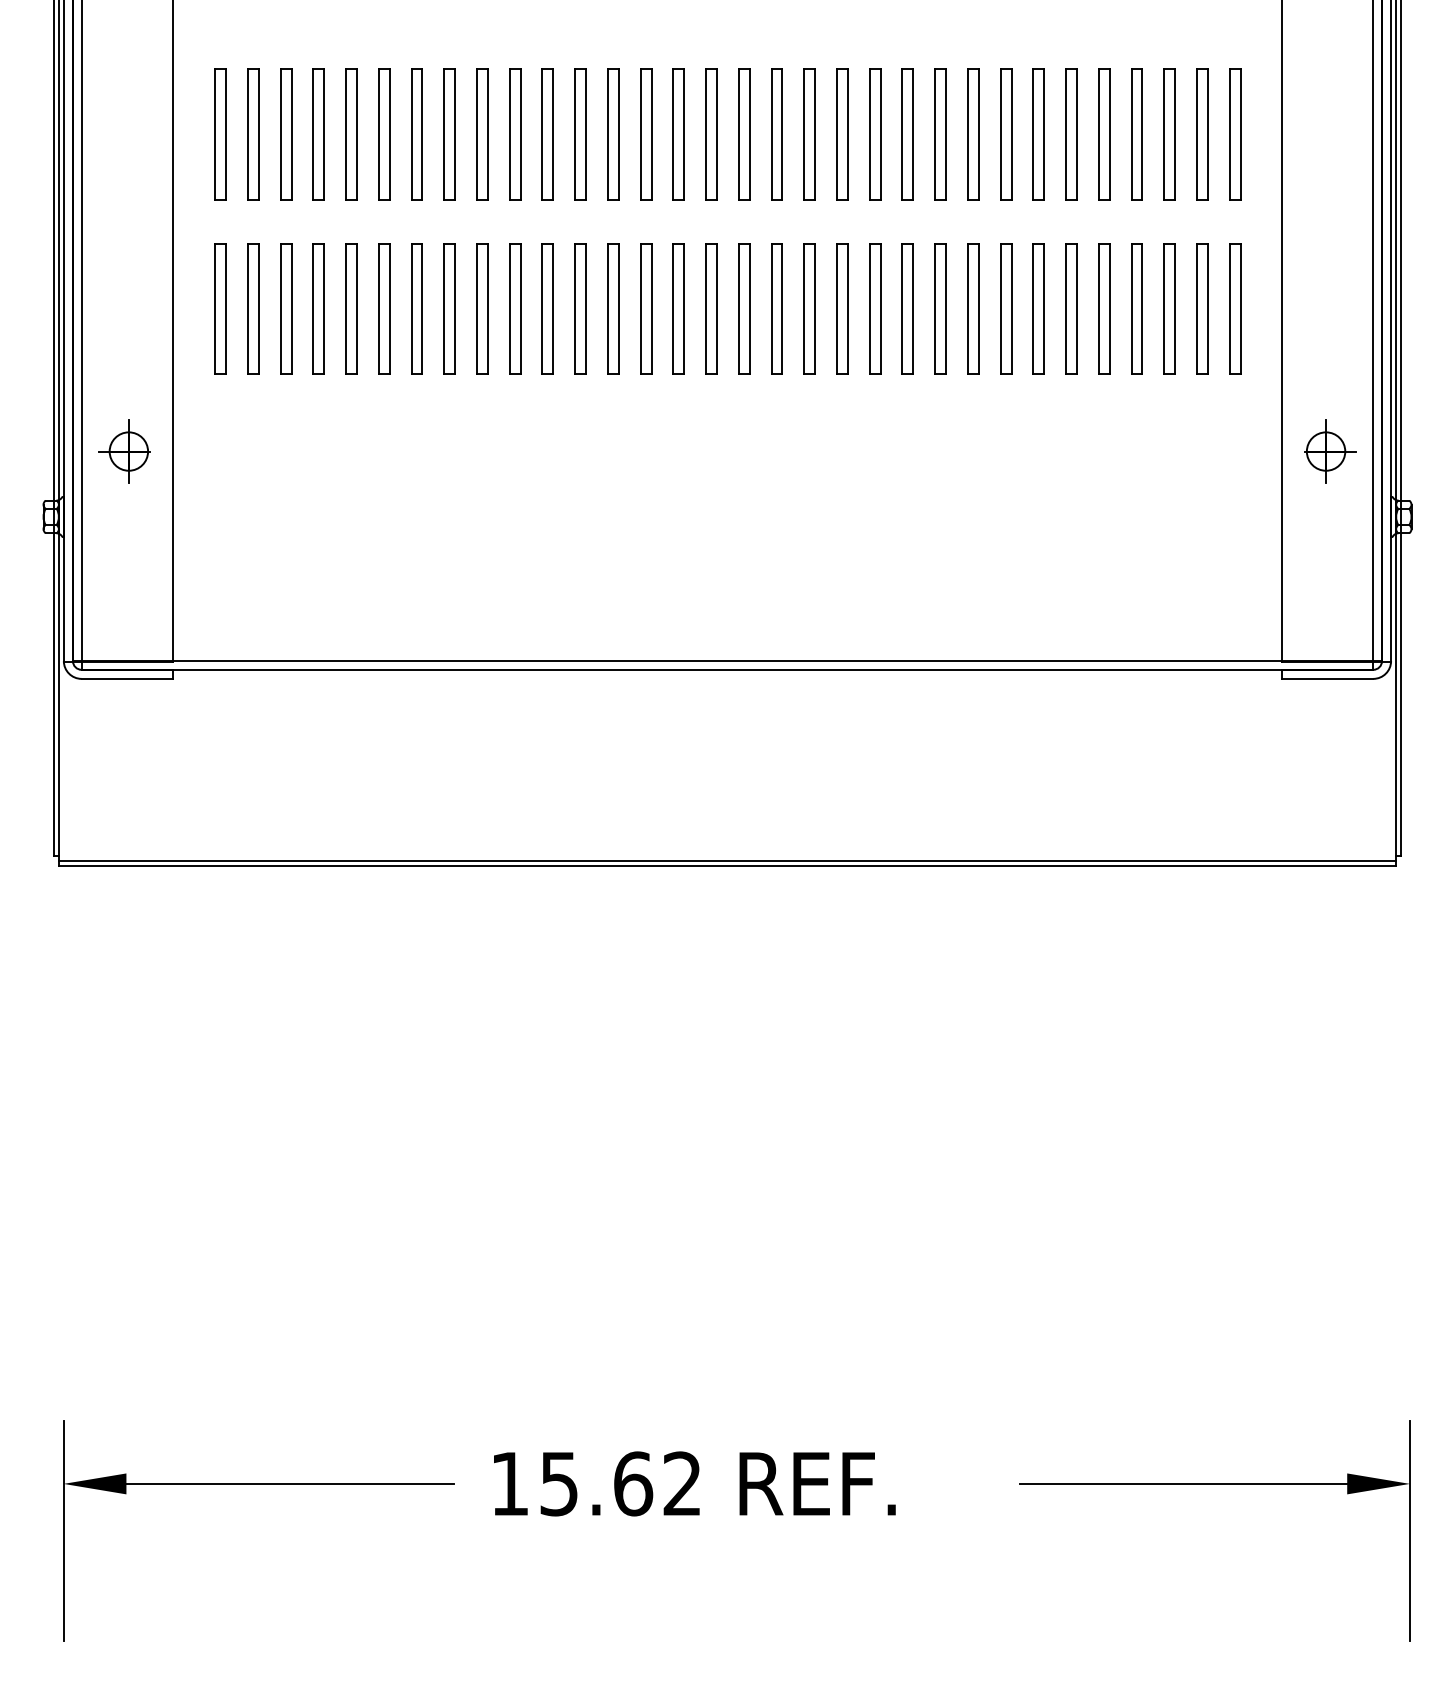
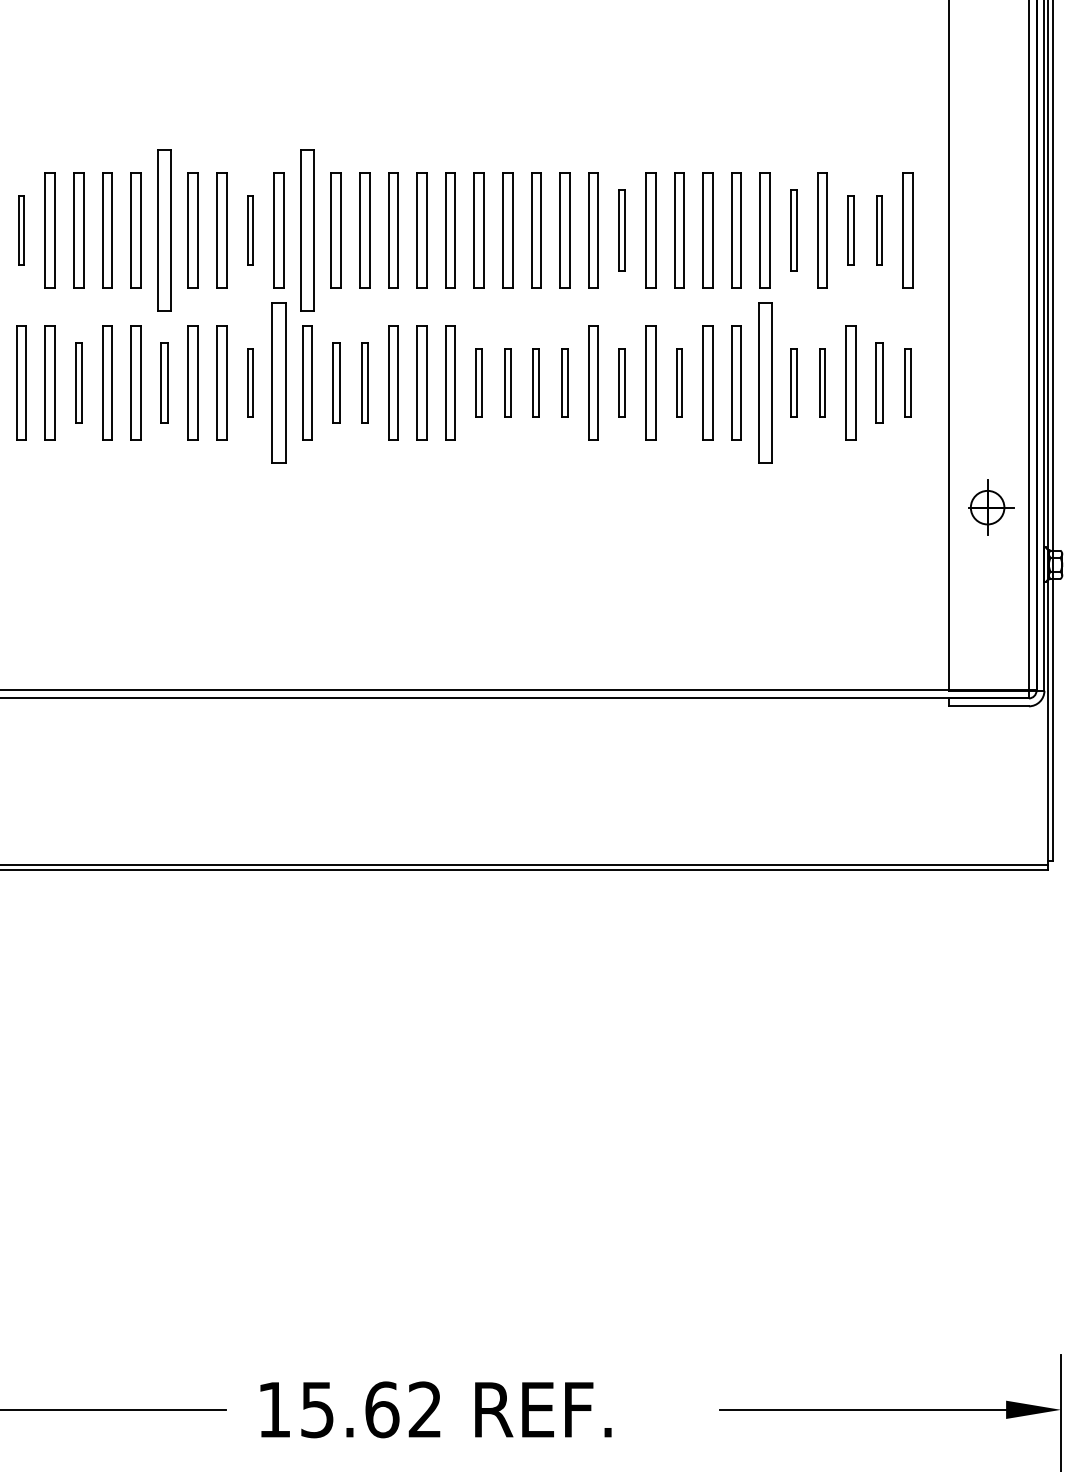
part: (220, 134) -> (21, 230), size x0.6
part: (384, 134) -> (164, 230), size x1.4
part: (482, 134) -> (250, 230), size x0.6
part: (547, 134) -> (307, 230), size x1.4
part: (907, 134) -> (621, 230), size x0.7
part: (1104, 134) -> (794, 230), size x0.7
part: (1169, 134) -> (850, 230), size x0.6
part: (1202, 134) -> (879, 230), size x0.6
part: (286, 308) -> (79, 382), size x0.7
part: (384, 308) -> (164, 382), size x0.7
part: (482, 308) -> (250, 382), size x0.6
part: (515, 308) -> (279, 382), size x1.4
part: (580, 308) -> (336, 382), size x0.7
part: (613, 308) -> (364, 382), size x0.7
part: (744, 308) -> (479, 382), size x0.6
part: (776, 308) -> (507, 382), size x0.6
part: (809, 308) -> (536, 382), size x0.6
part: (842, 308) -> (565, 382), size x0.6
part: (907, 308) -> (621, 382), size x0.6
part: (973, 308) -> (679, 382), size x0.6
part: (1071, 308) -> (765, 382), size x1.4
part: (1104, 308) -> (794, 382), size x0.6
part: (1136, 308) -> (821, 382), size x0.6
part: (1202, 308) -> (879, 382), size x0.7
part: (1235, 308) -> (908, 382), size x0.6

